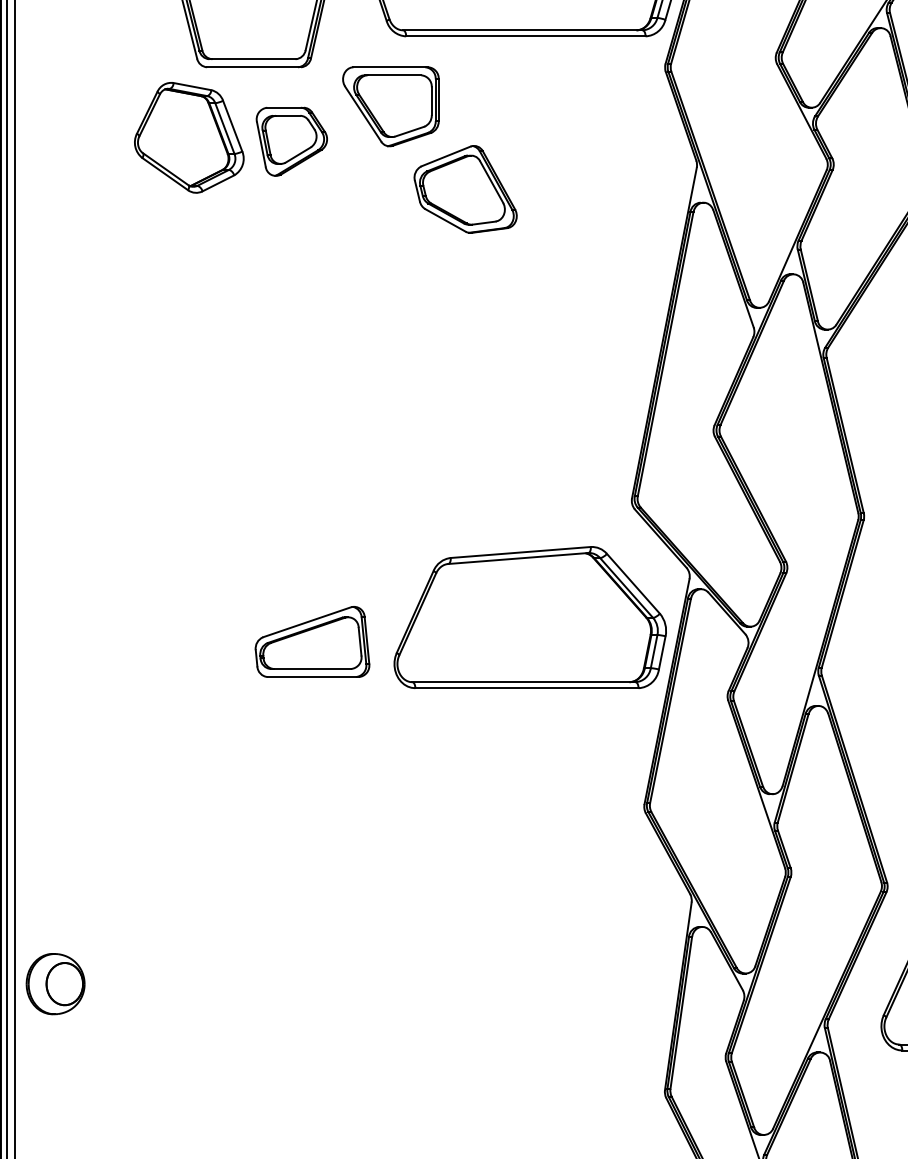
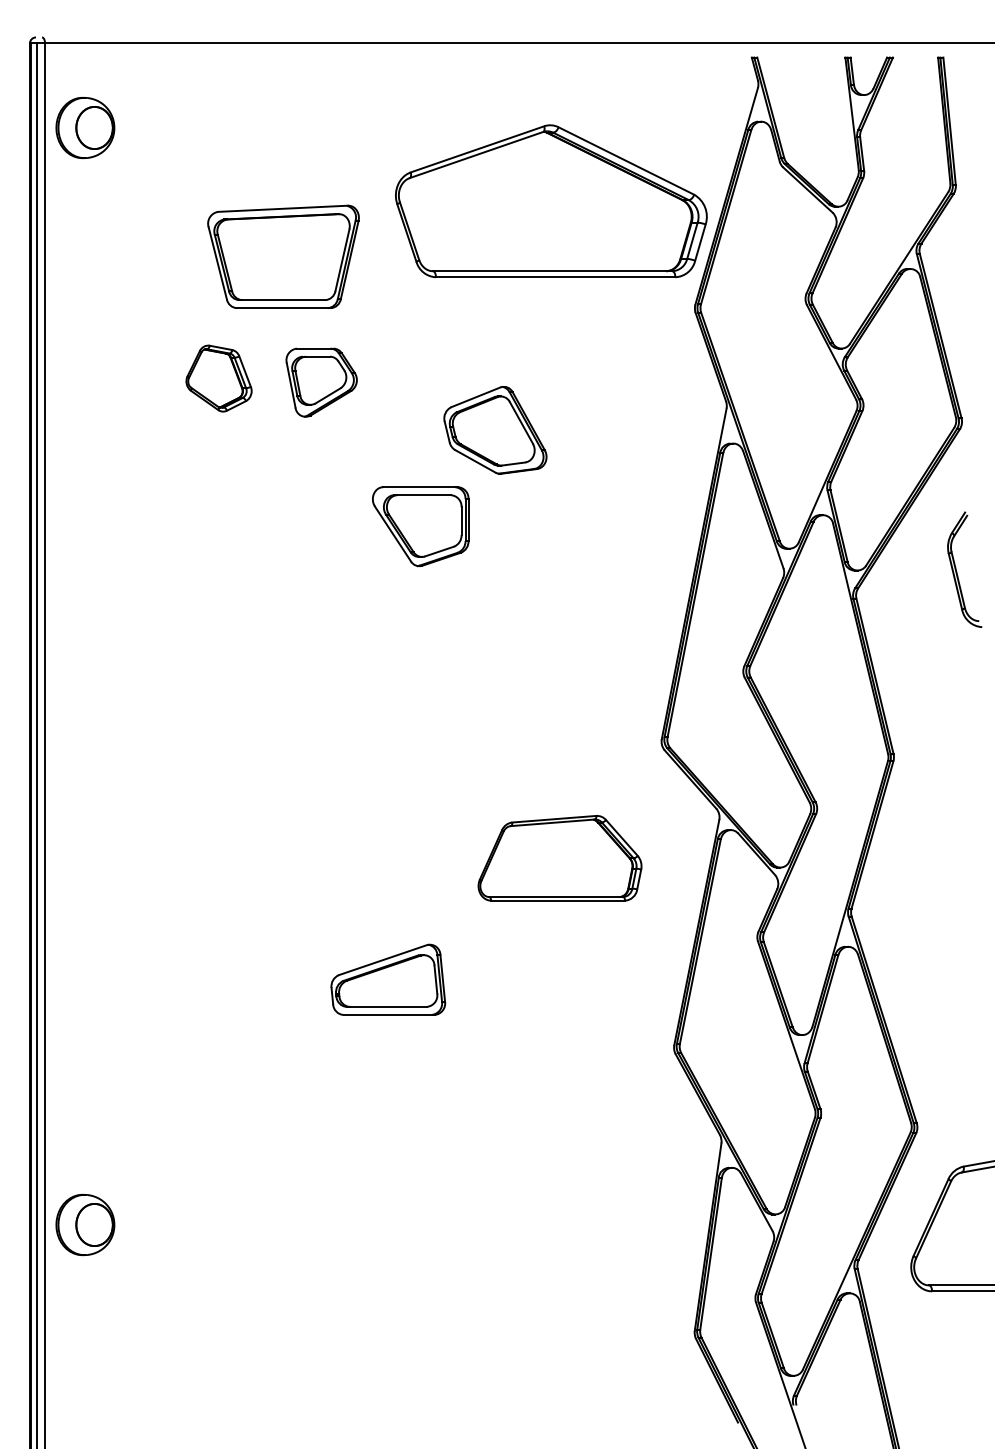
part: (390, 106) -> (420, 526), moved
part: (188, 137) -> (218, 378), size x0.6
part: (529, 616) -> (559, 857), size x0.6
part: (312, 641) -> (388, 979), moved

